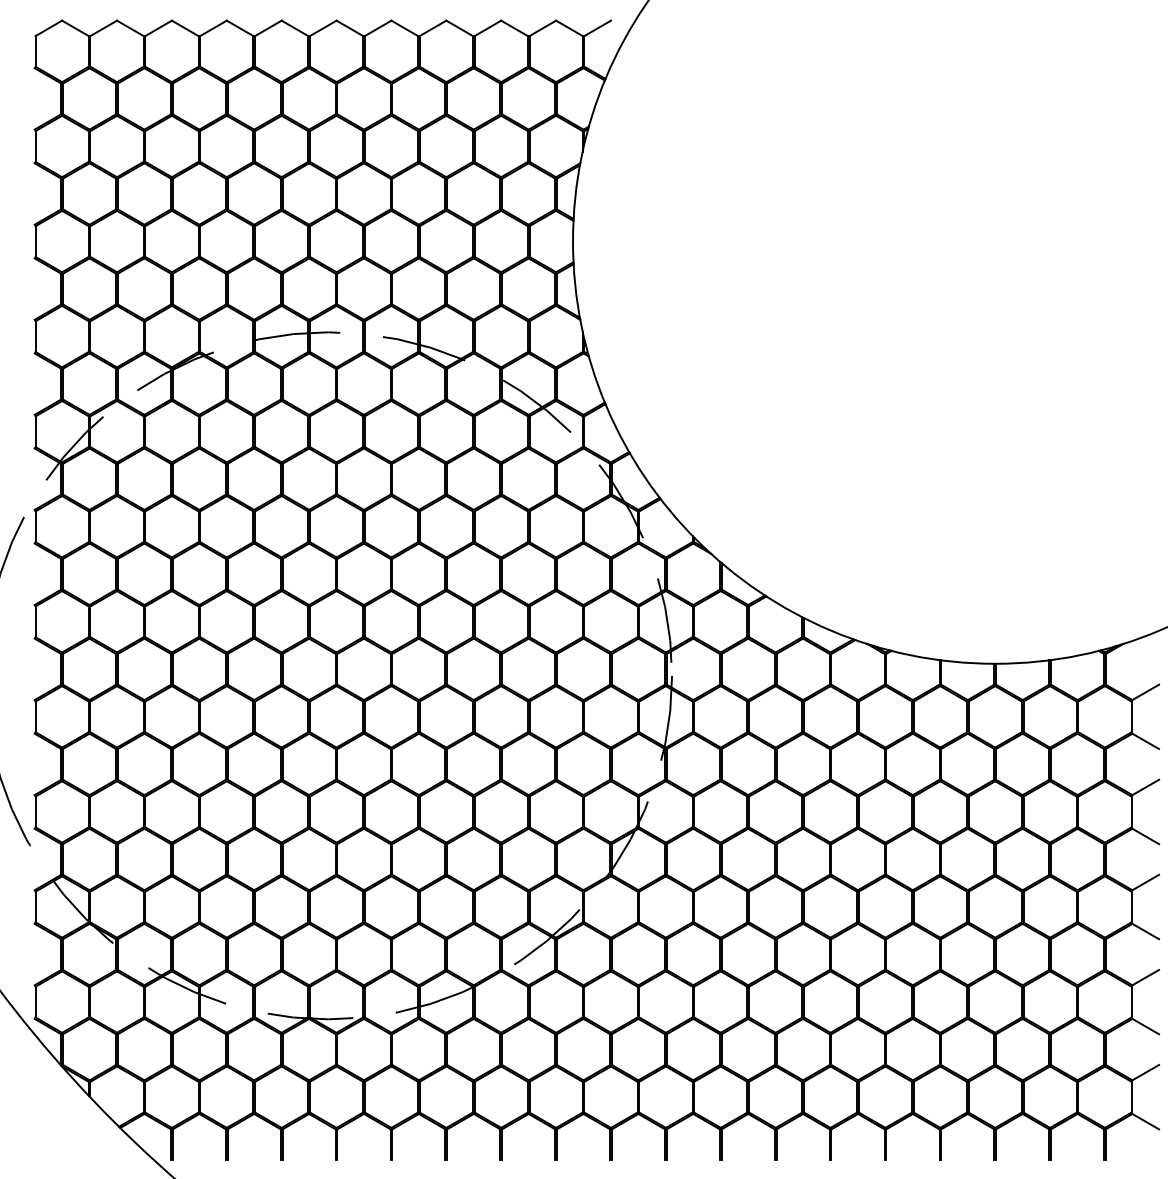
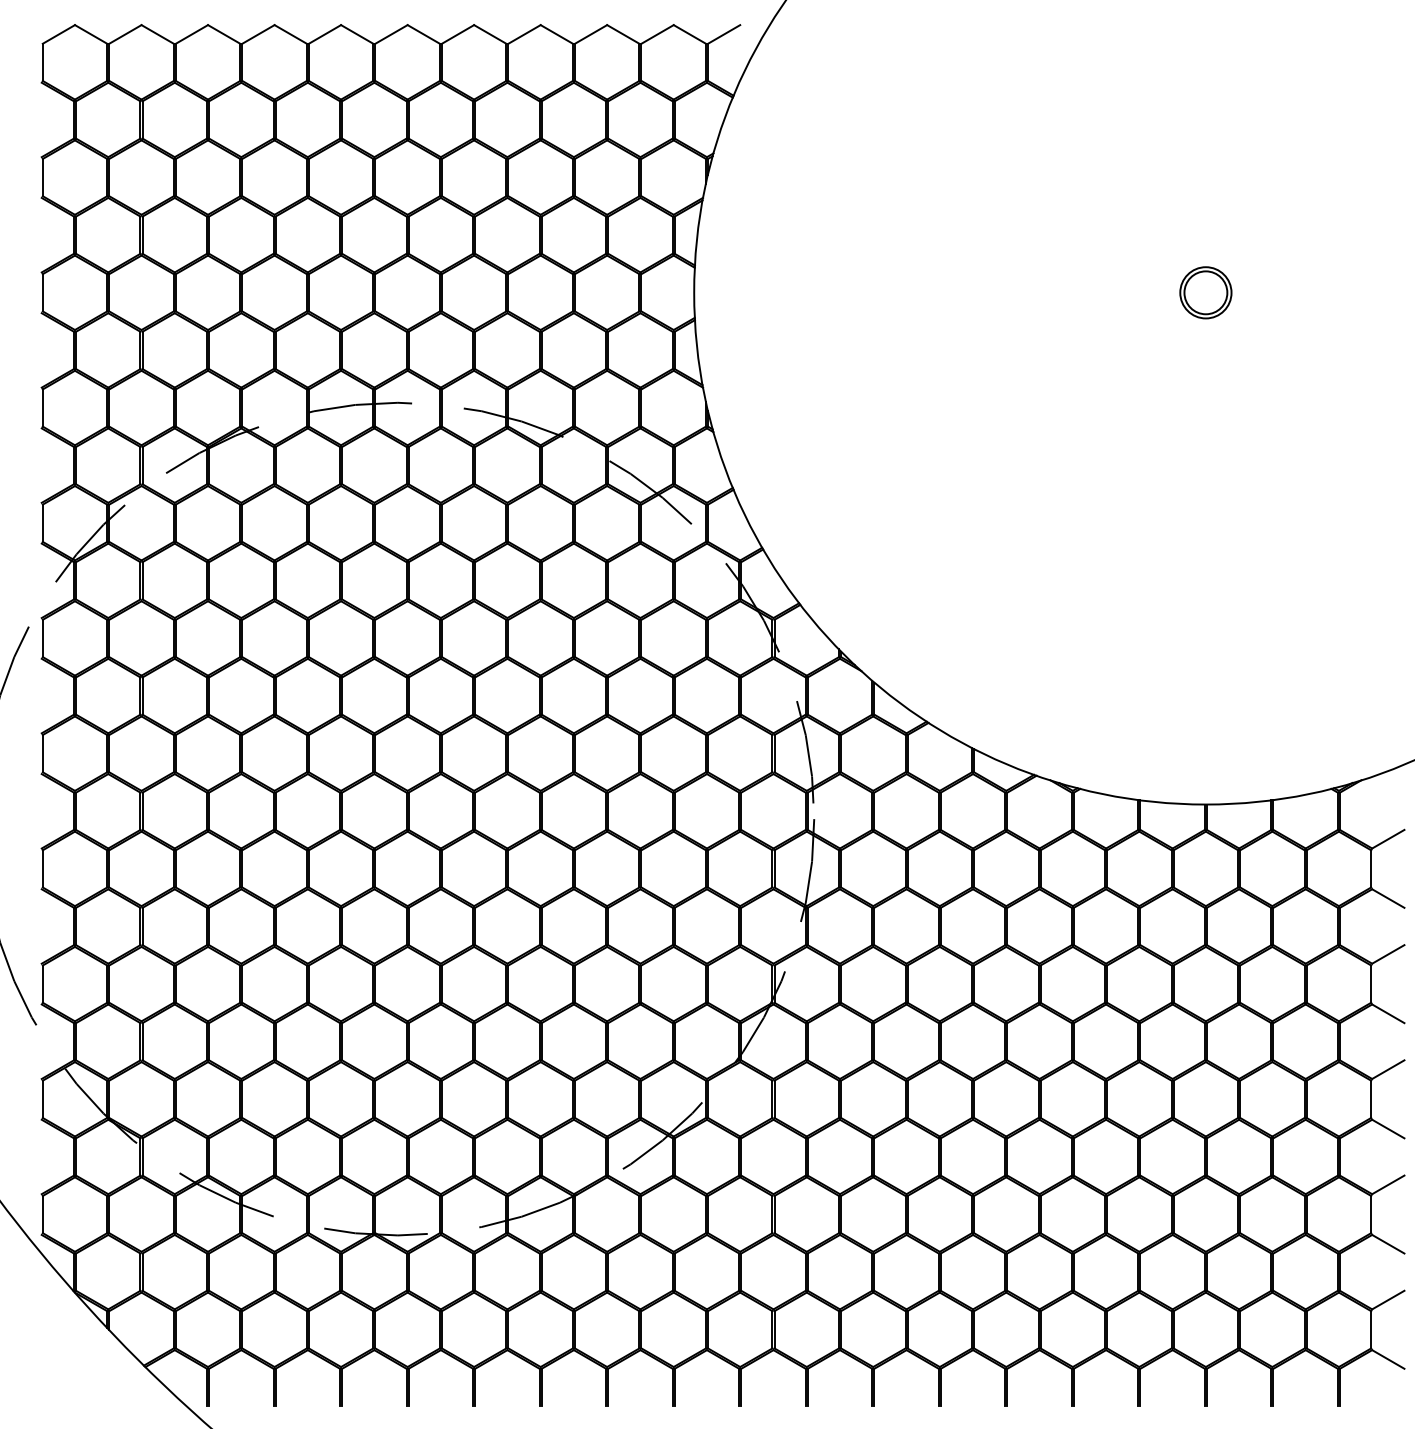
part: (994, 241) -> (1205, 292), added

